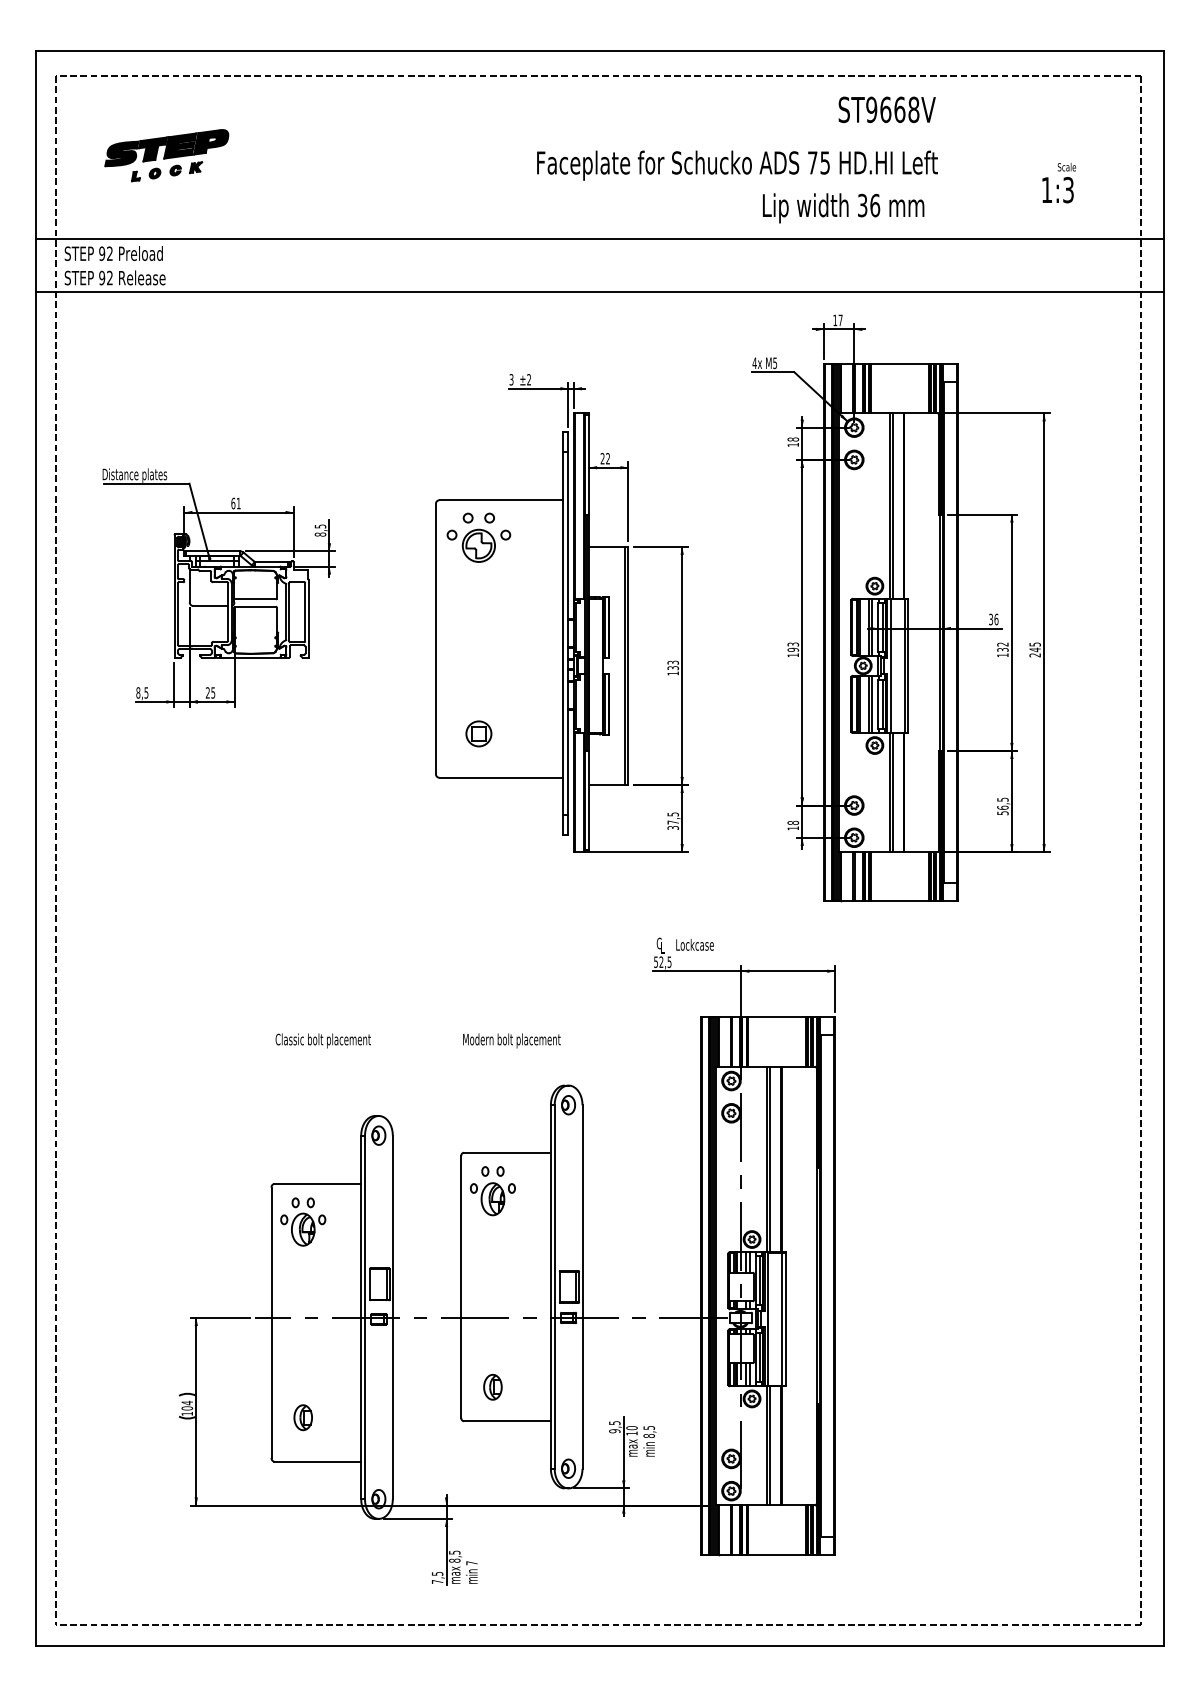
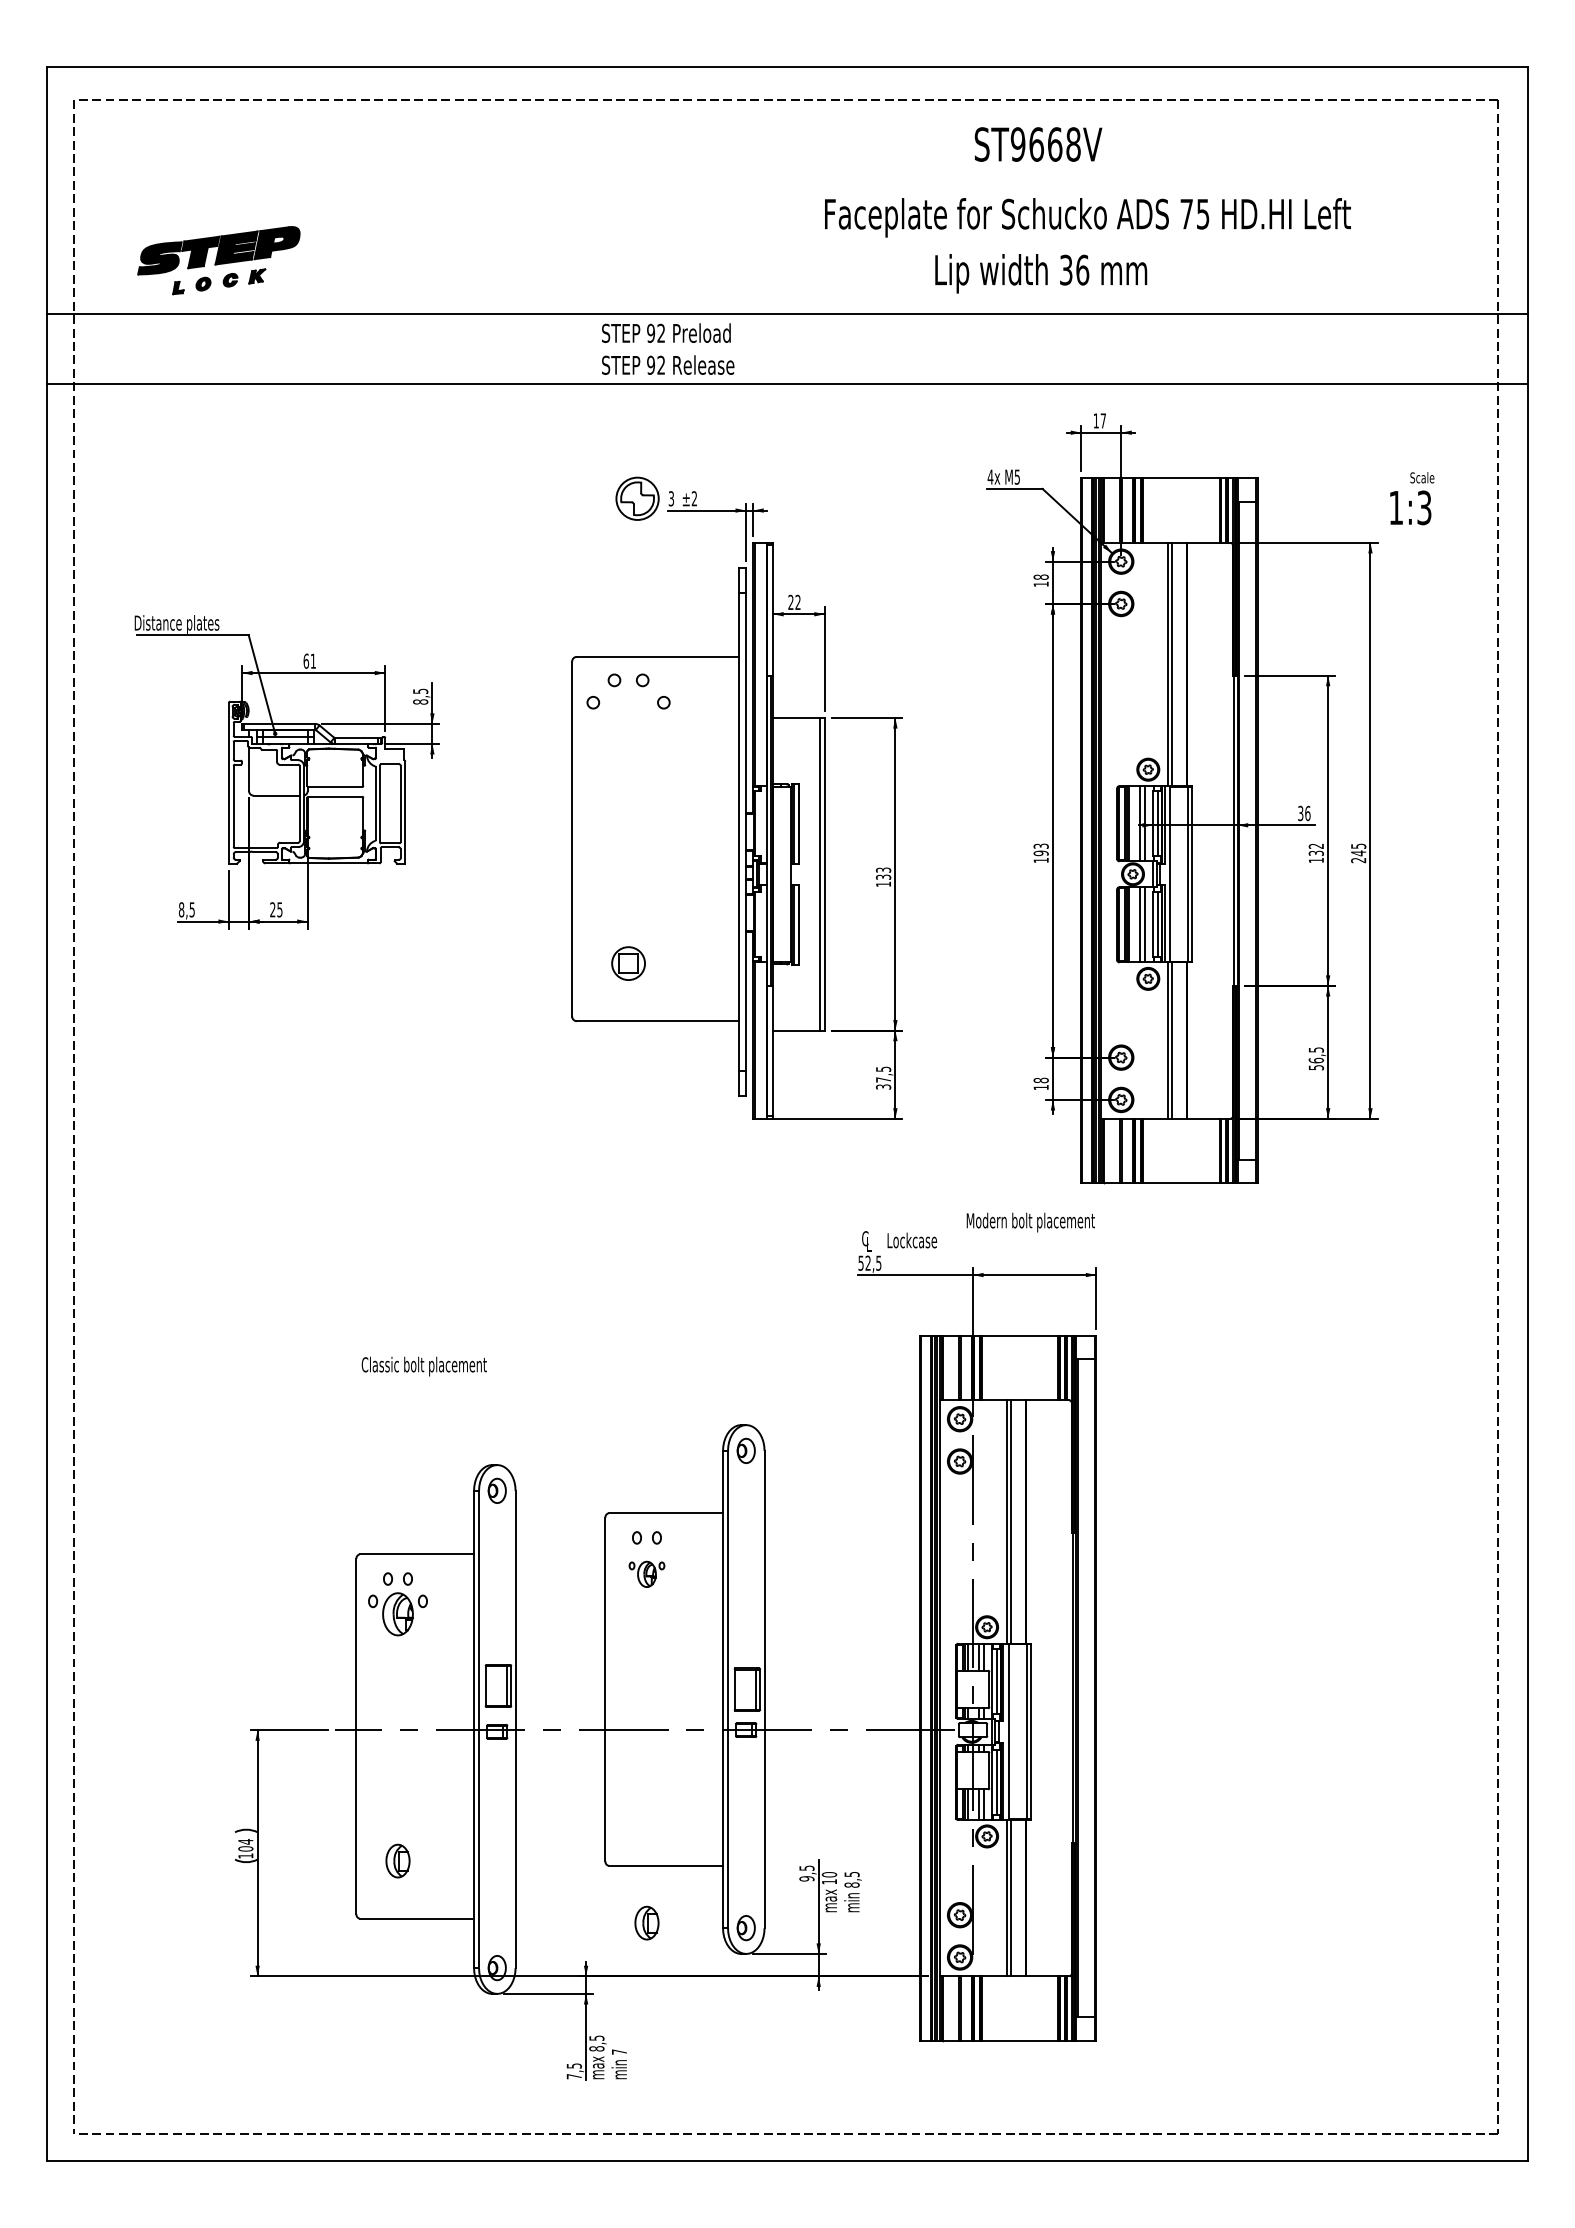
text: (887, 109) -> (1038, 144), moved
part: (166, 155) -> (218, 260), moved
text: (737, 165) -> (1087, 217), moved
text: (1059, 182) -> (1412, 498), moved
text: (843, 208) -> (1041, 273), moved
text: (115, 265) -> (668, 348), moved
part: (478, 545) -> (637, 498), moved
text: (511, 1040) -> (1030, 1222), moved
part: (492, 1199) -> (646, 1574), size x0.6
part: (492, 1386) -> (646, 1922), moved

